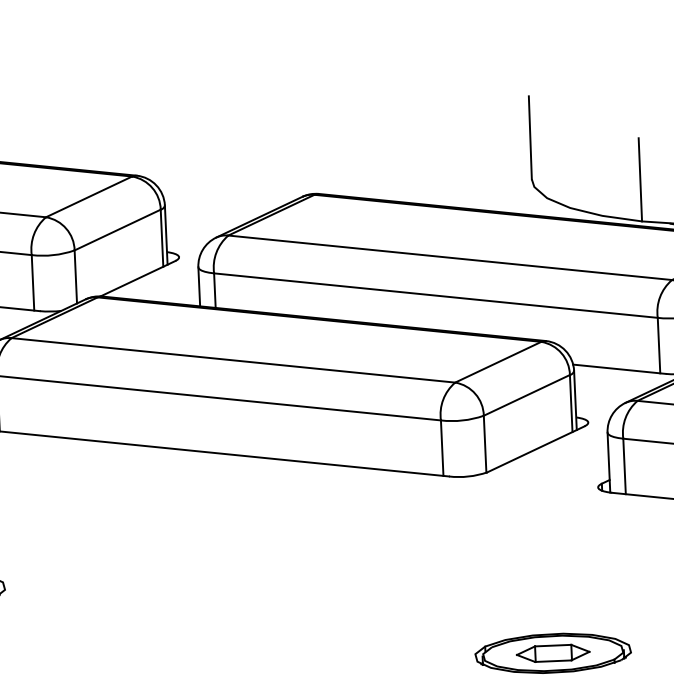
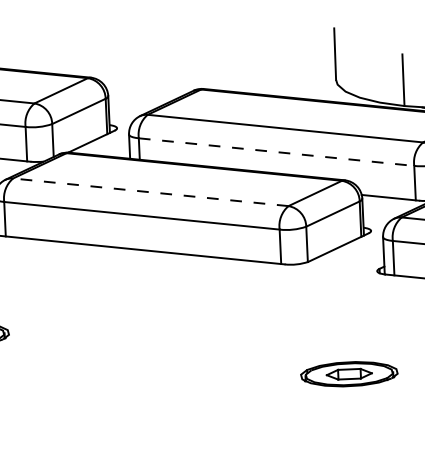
line: (437, 296) -> (277, 152), solid -> dashed
line: (232, 360) -> (150, 192), solid -> dashed

